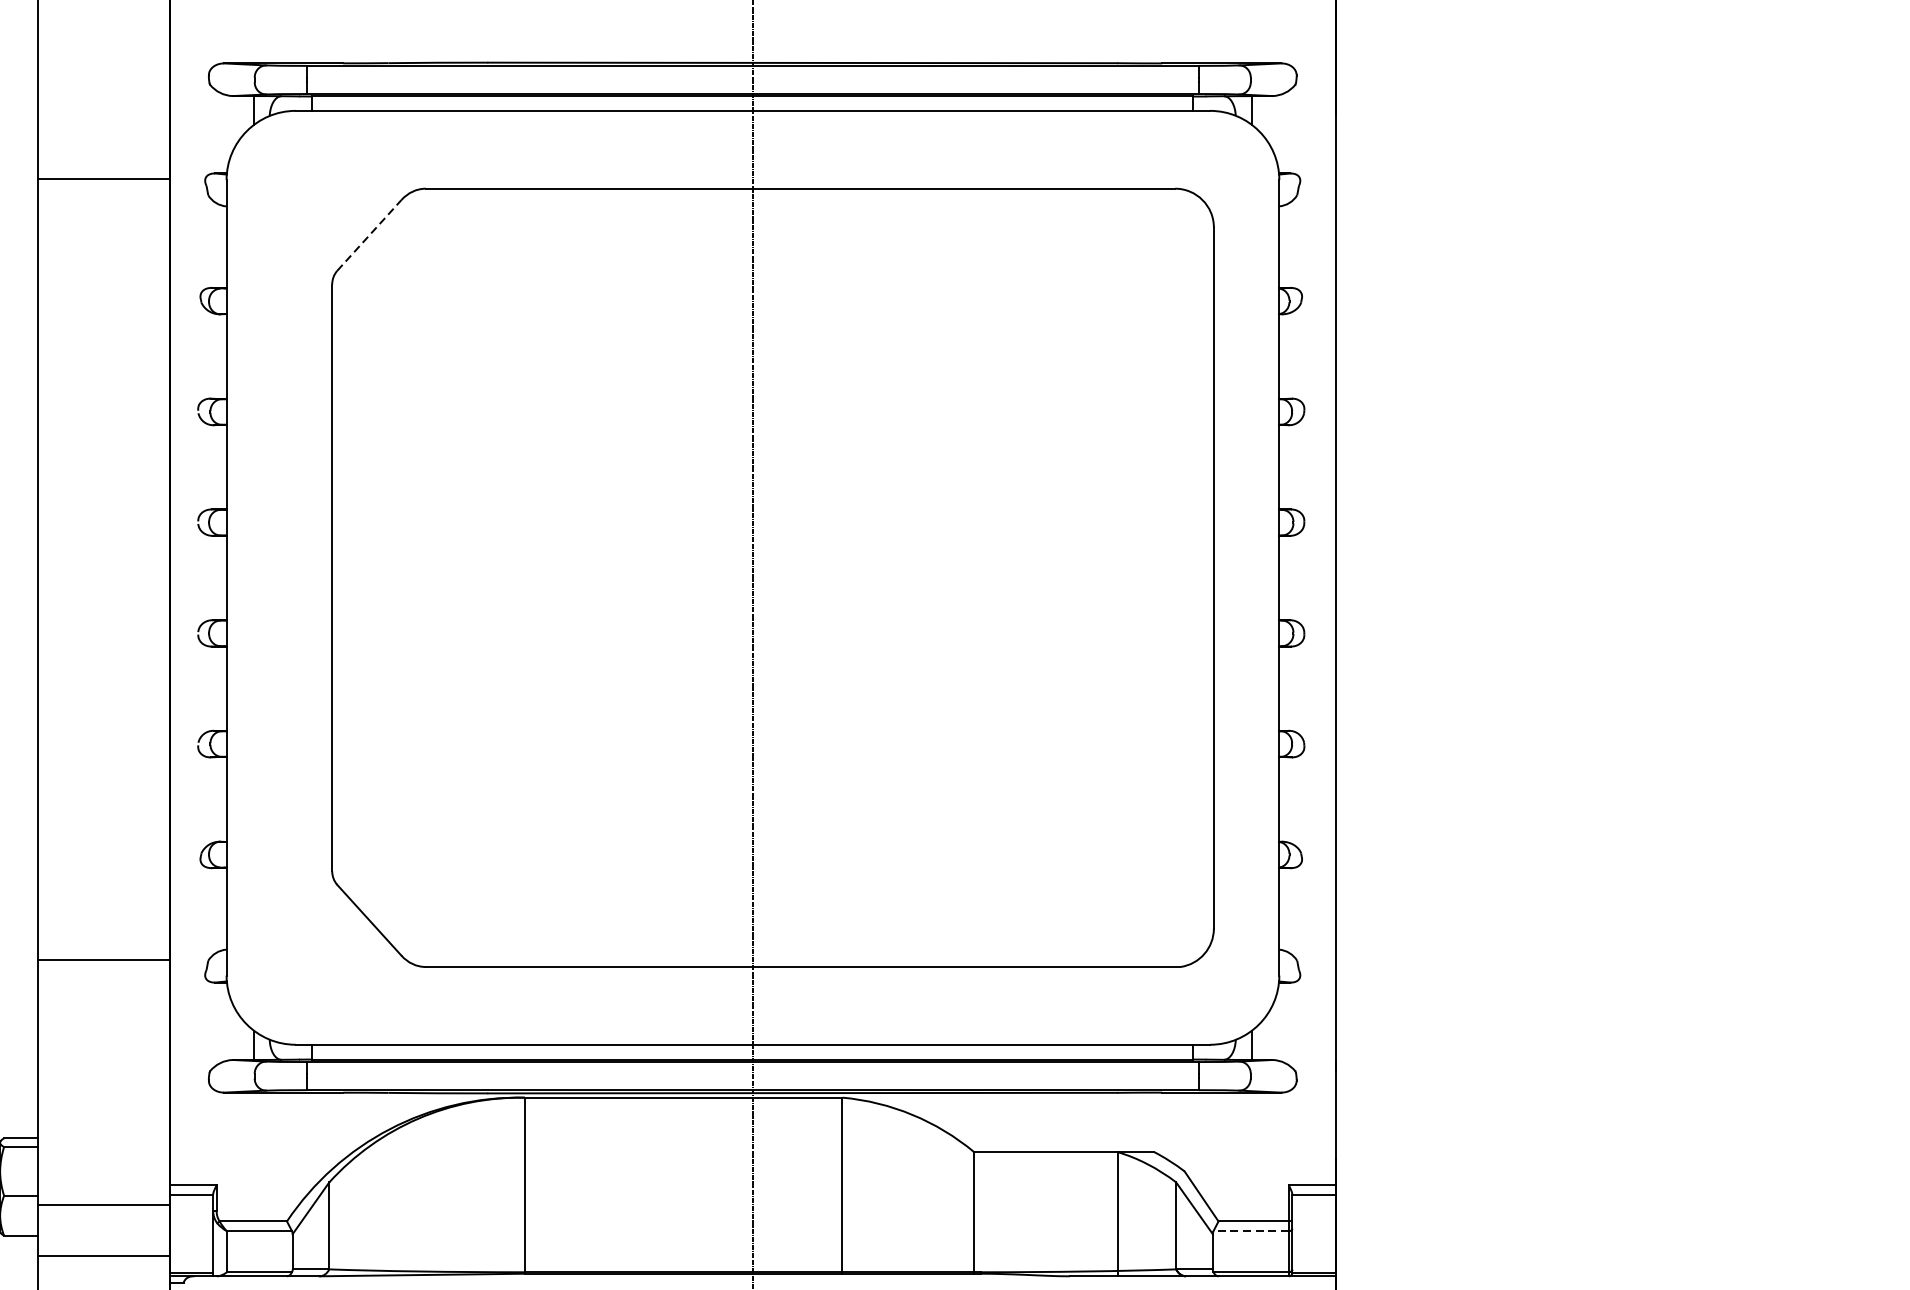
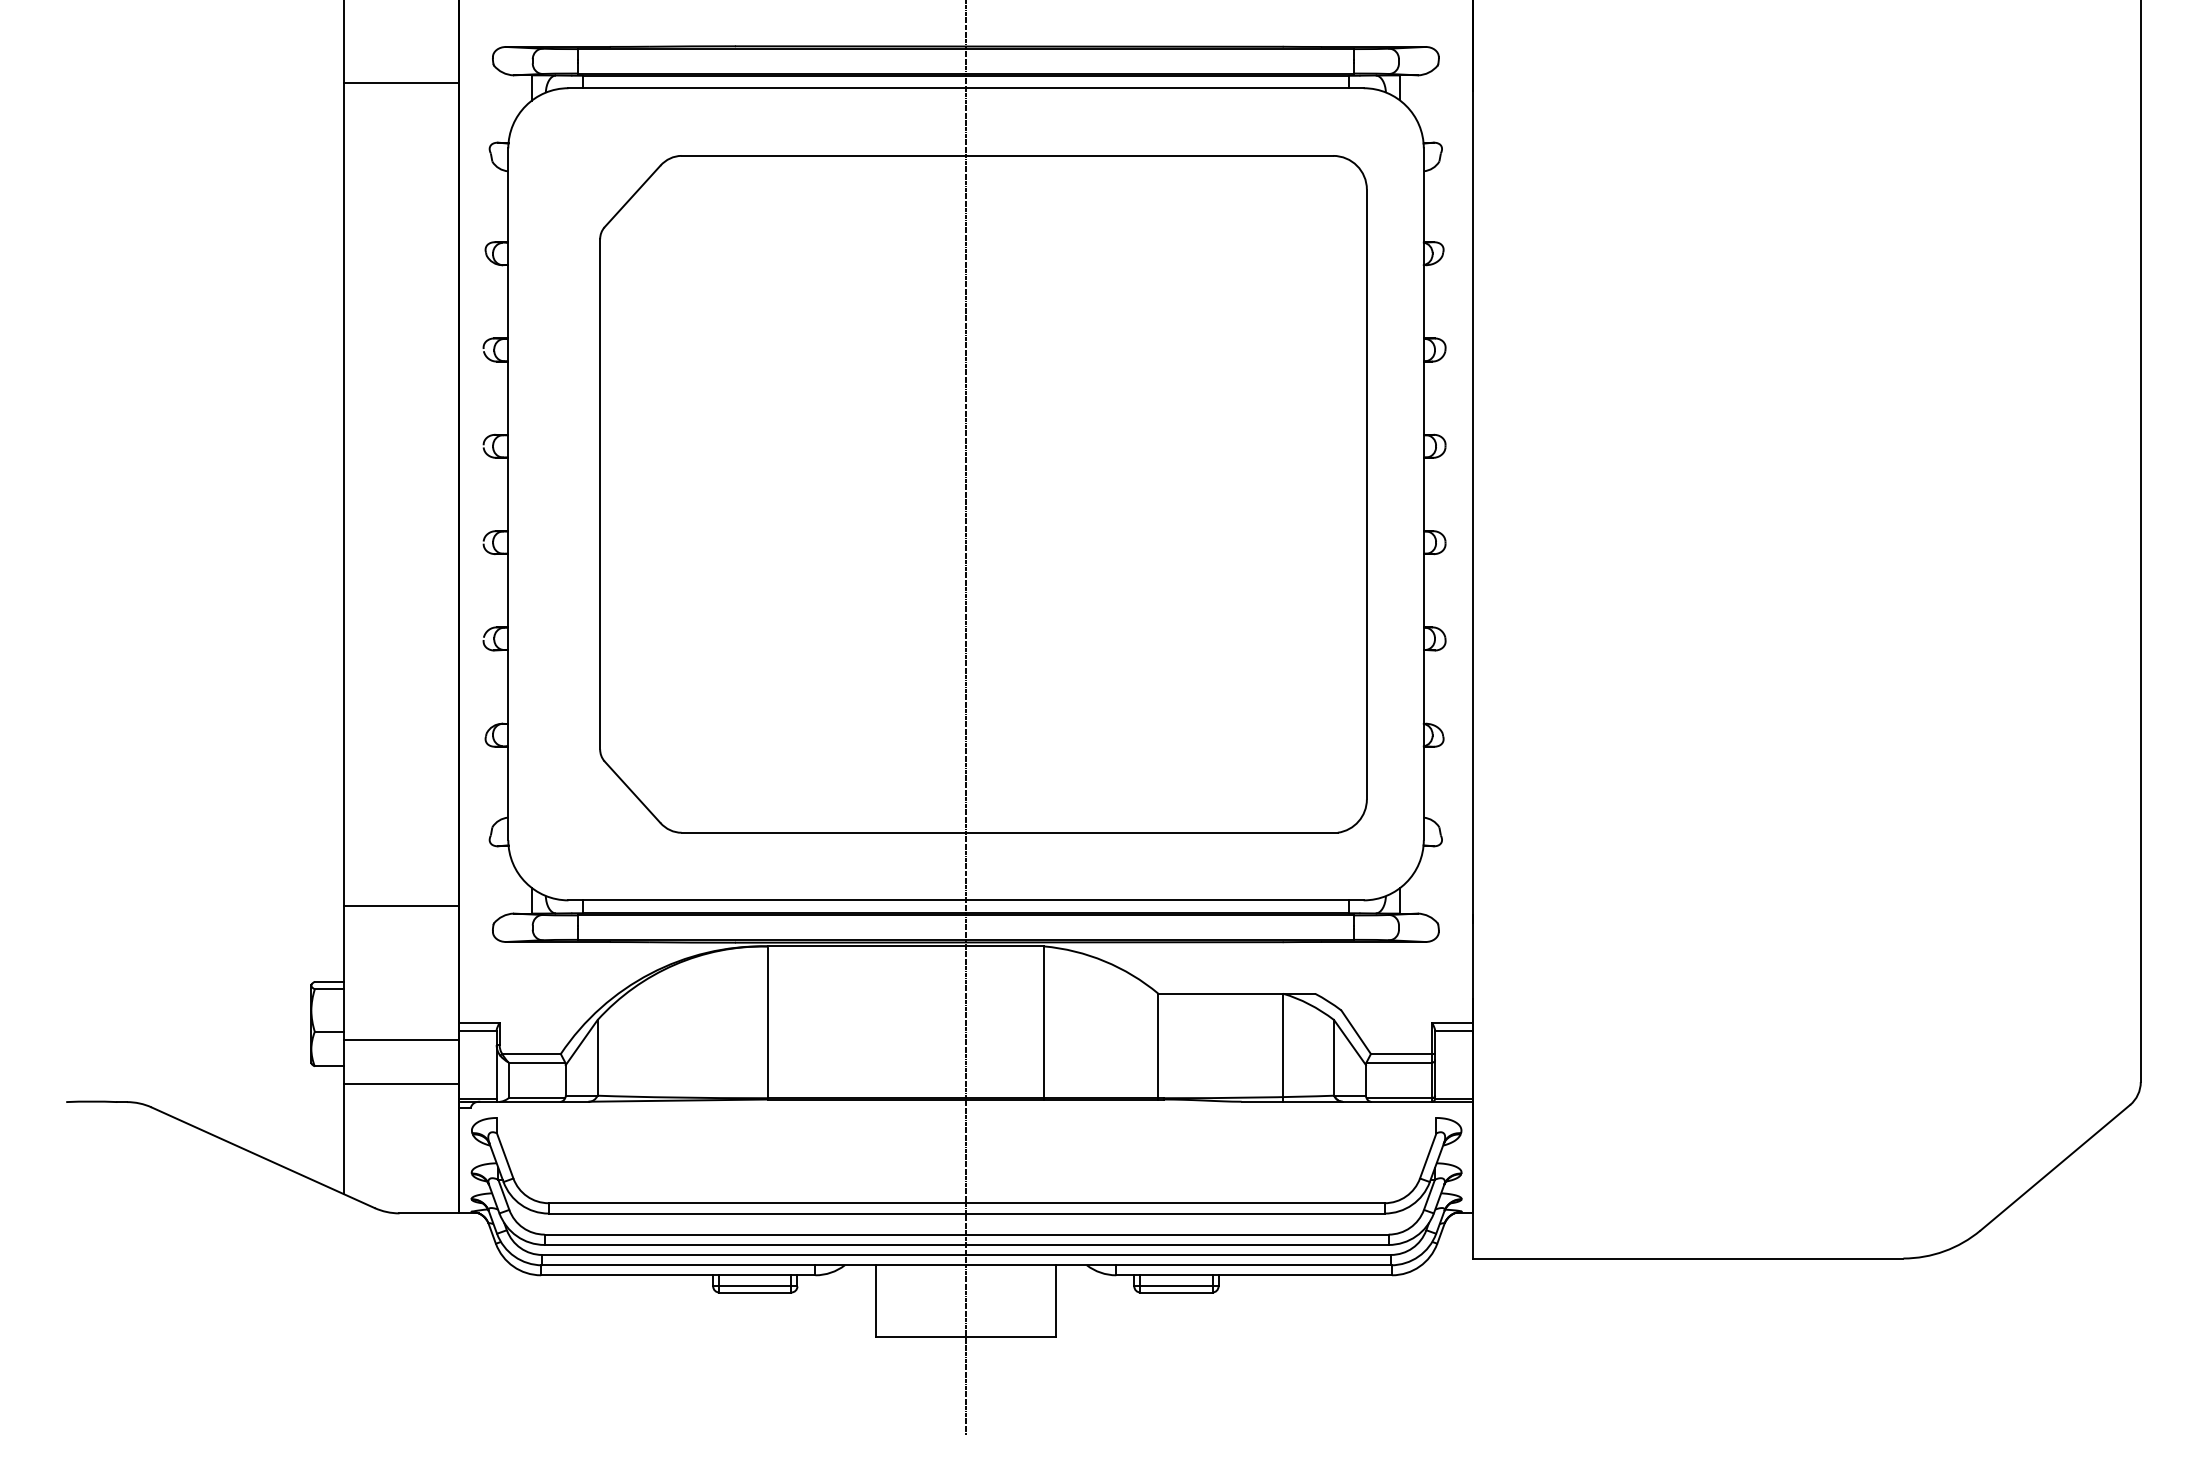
line: (103, 179) -> (401, 83), moved
line: (369, 235) -> (632, 196), dashed -> solid
line: (103, 959) -> (401, 905), moved
line: (1251, 1231) -> (1399, 1062), dashed -> solid

